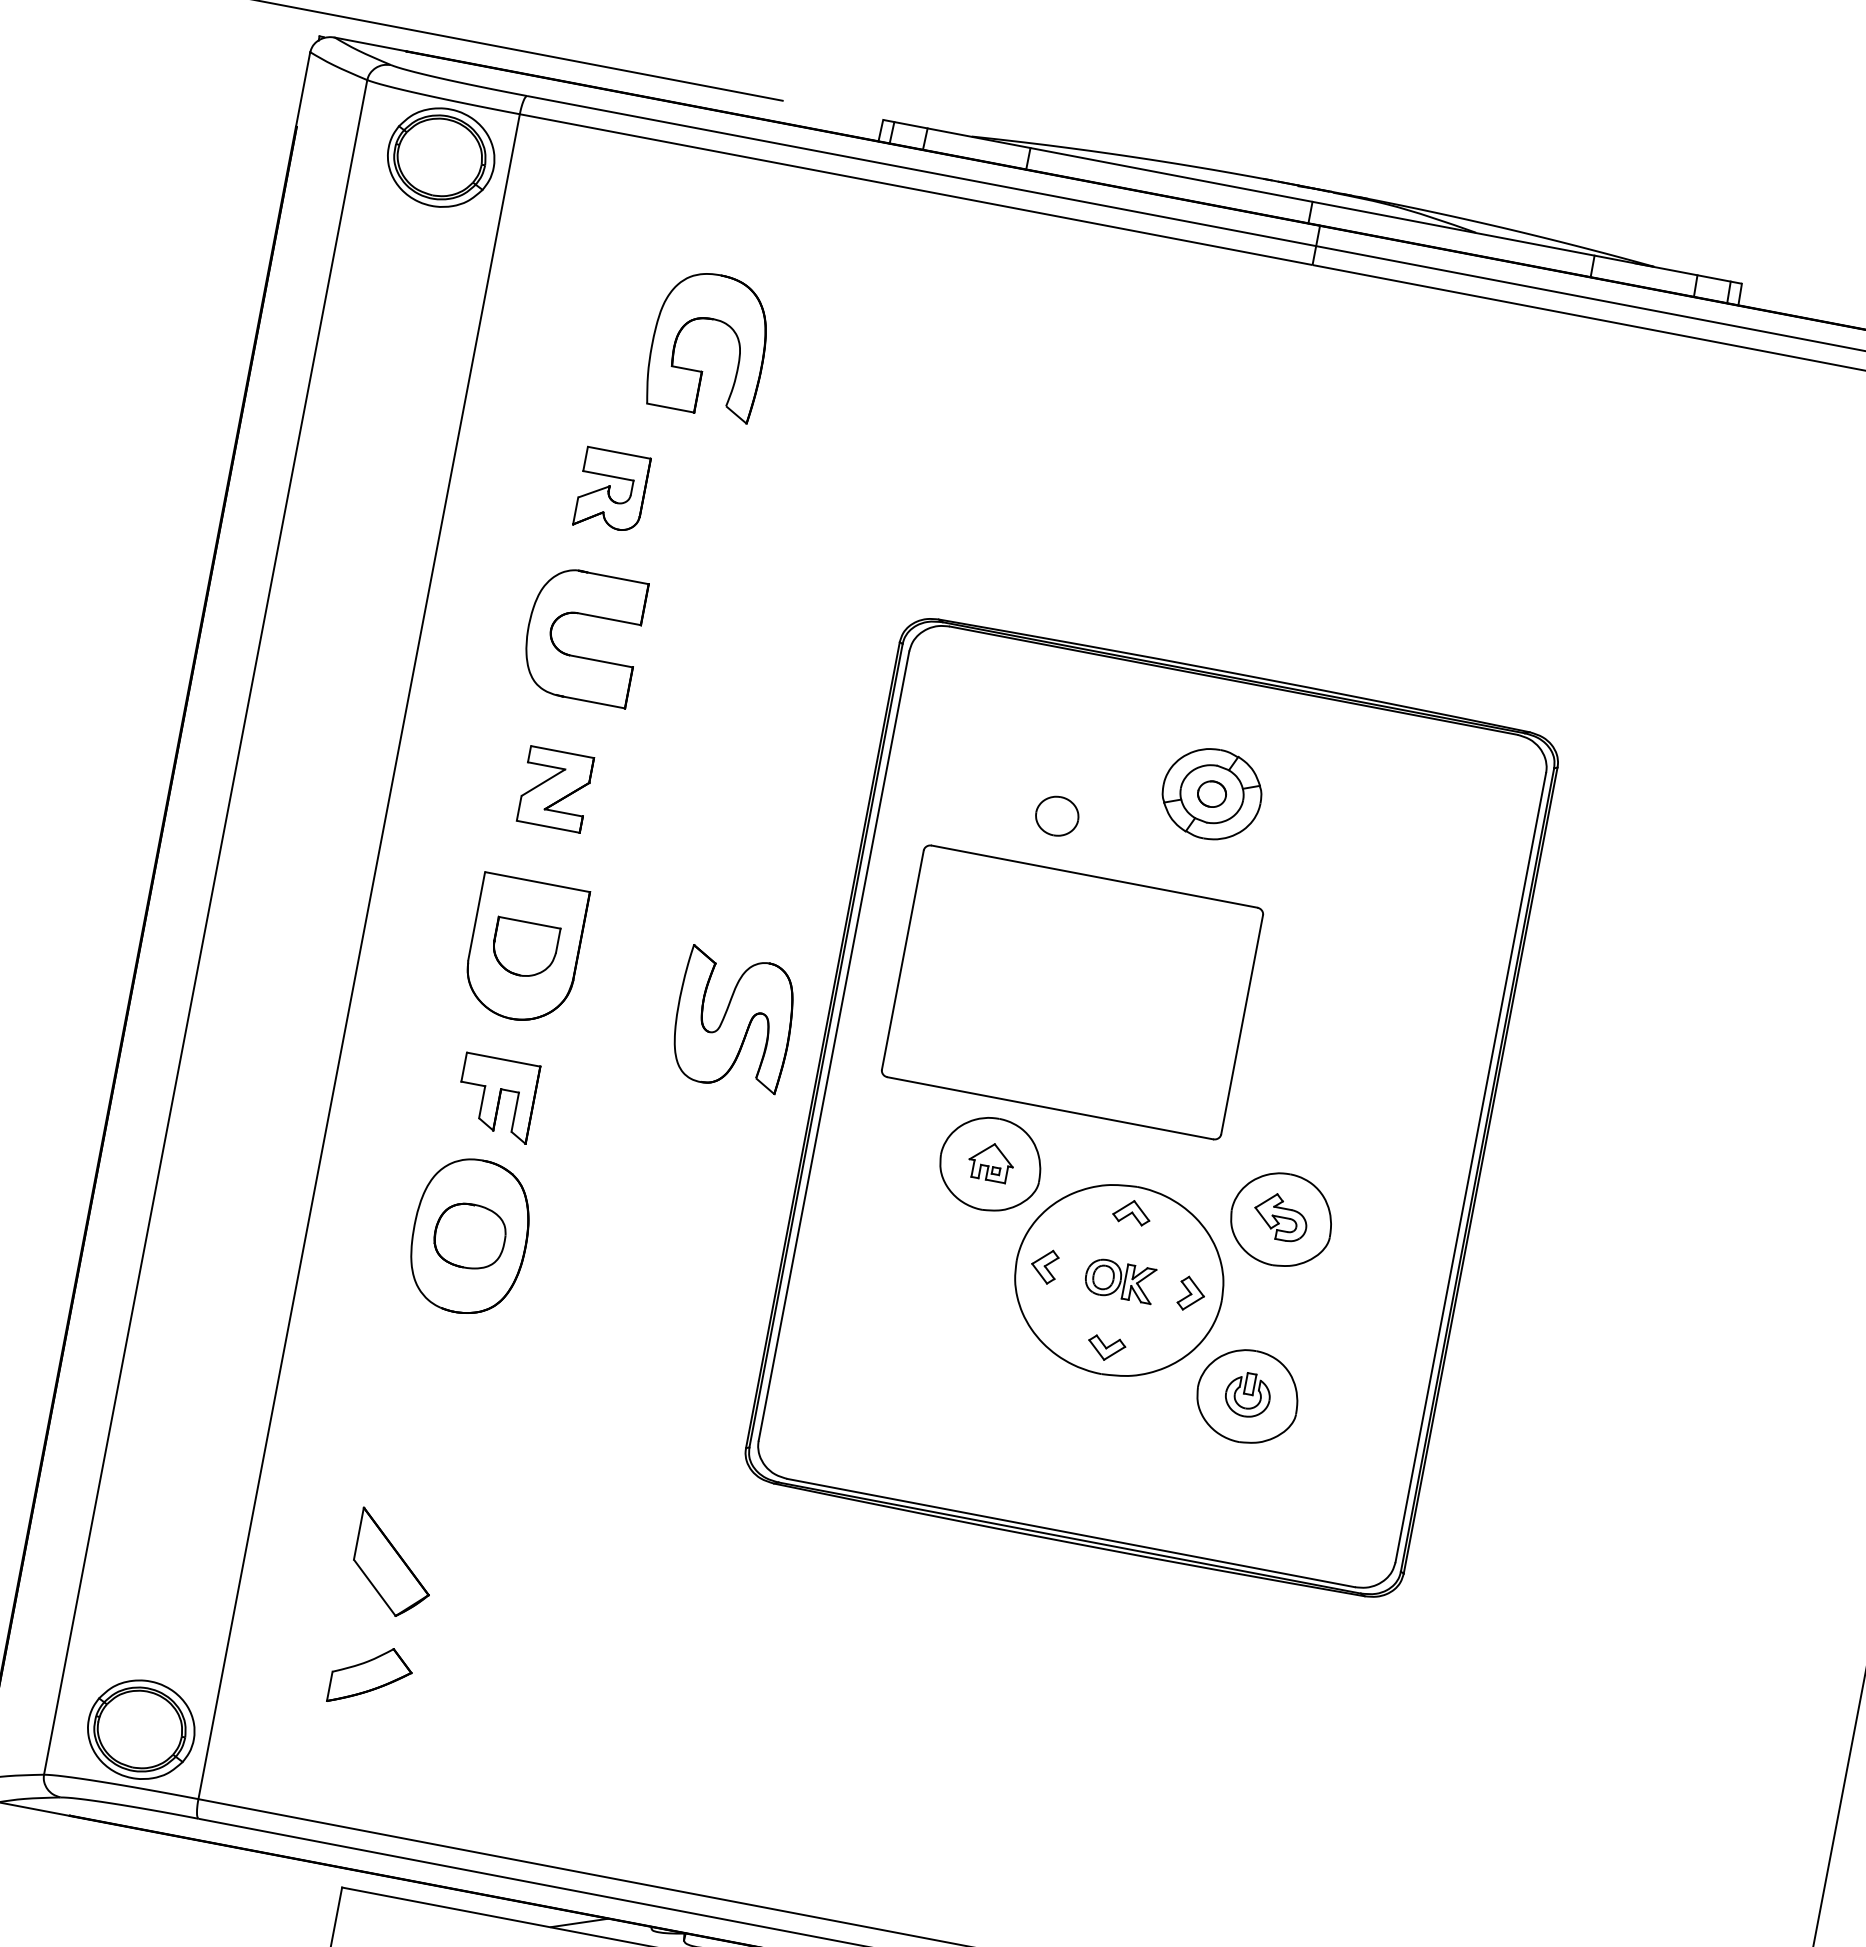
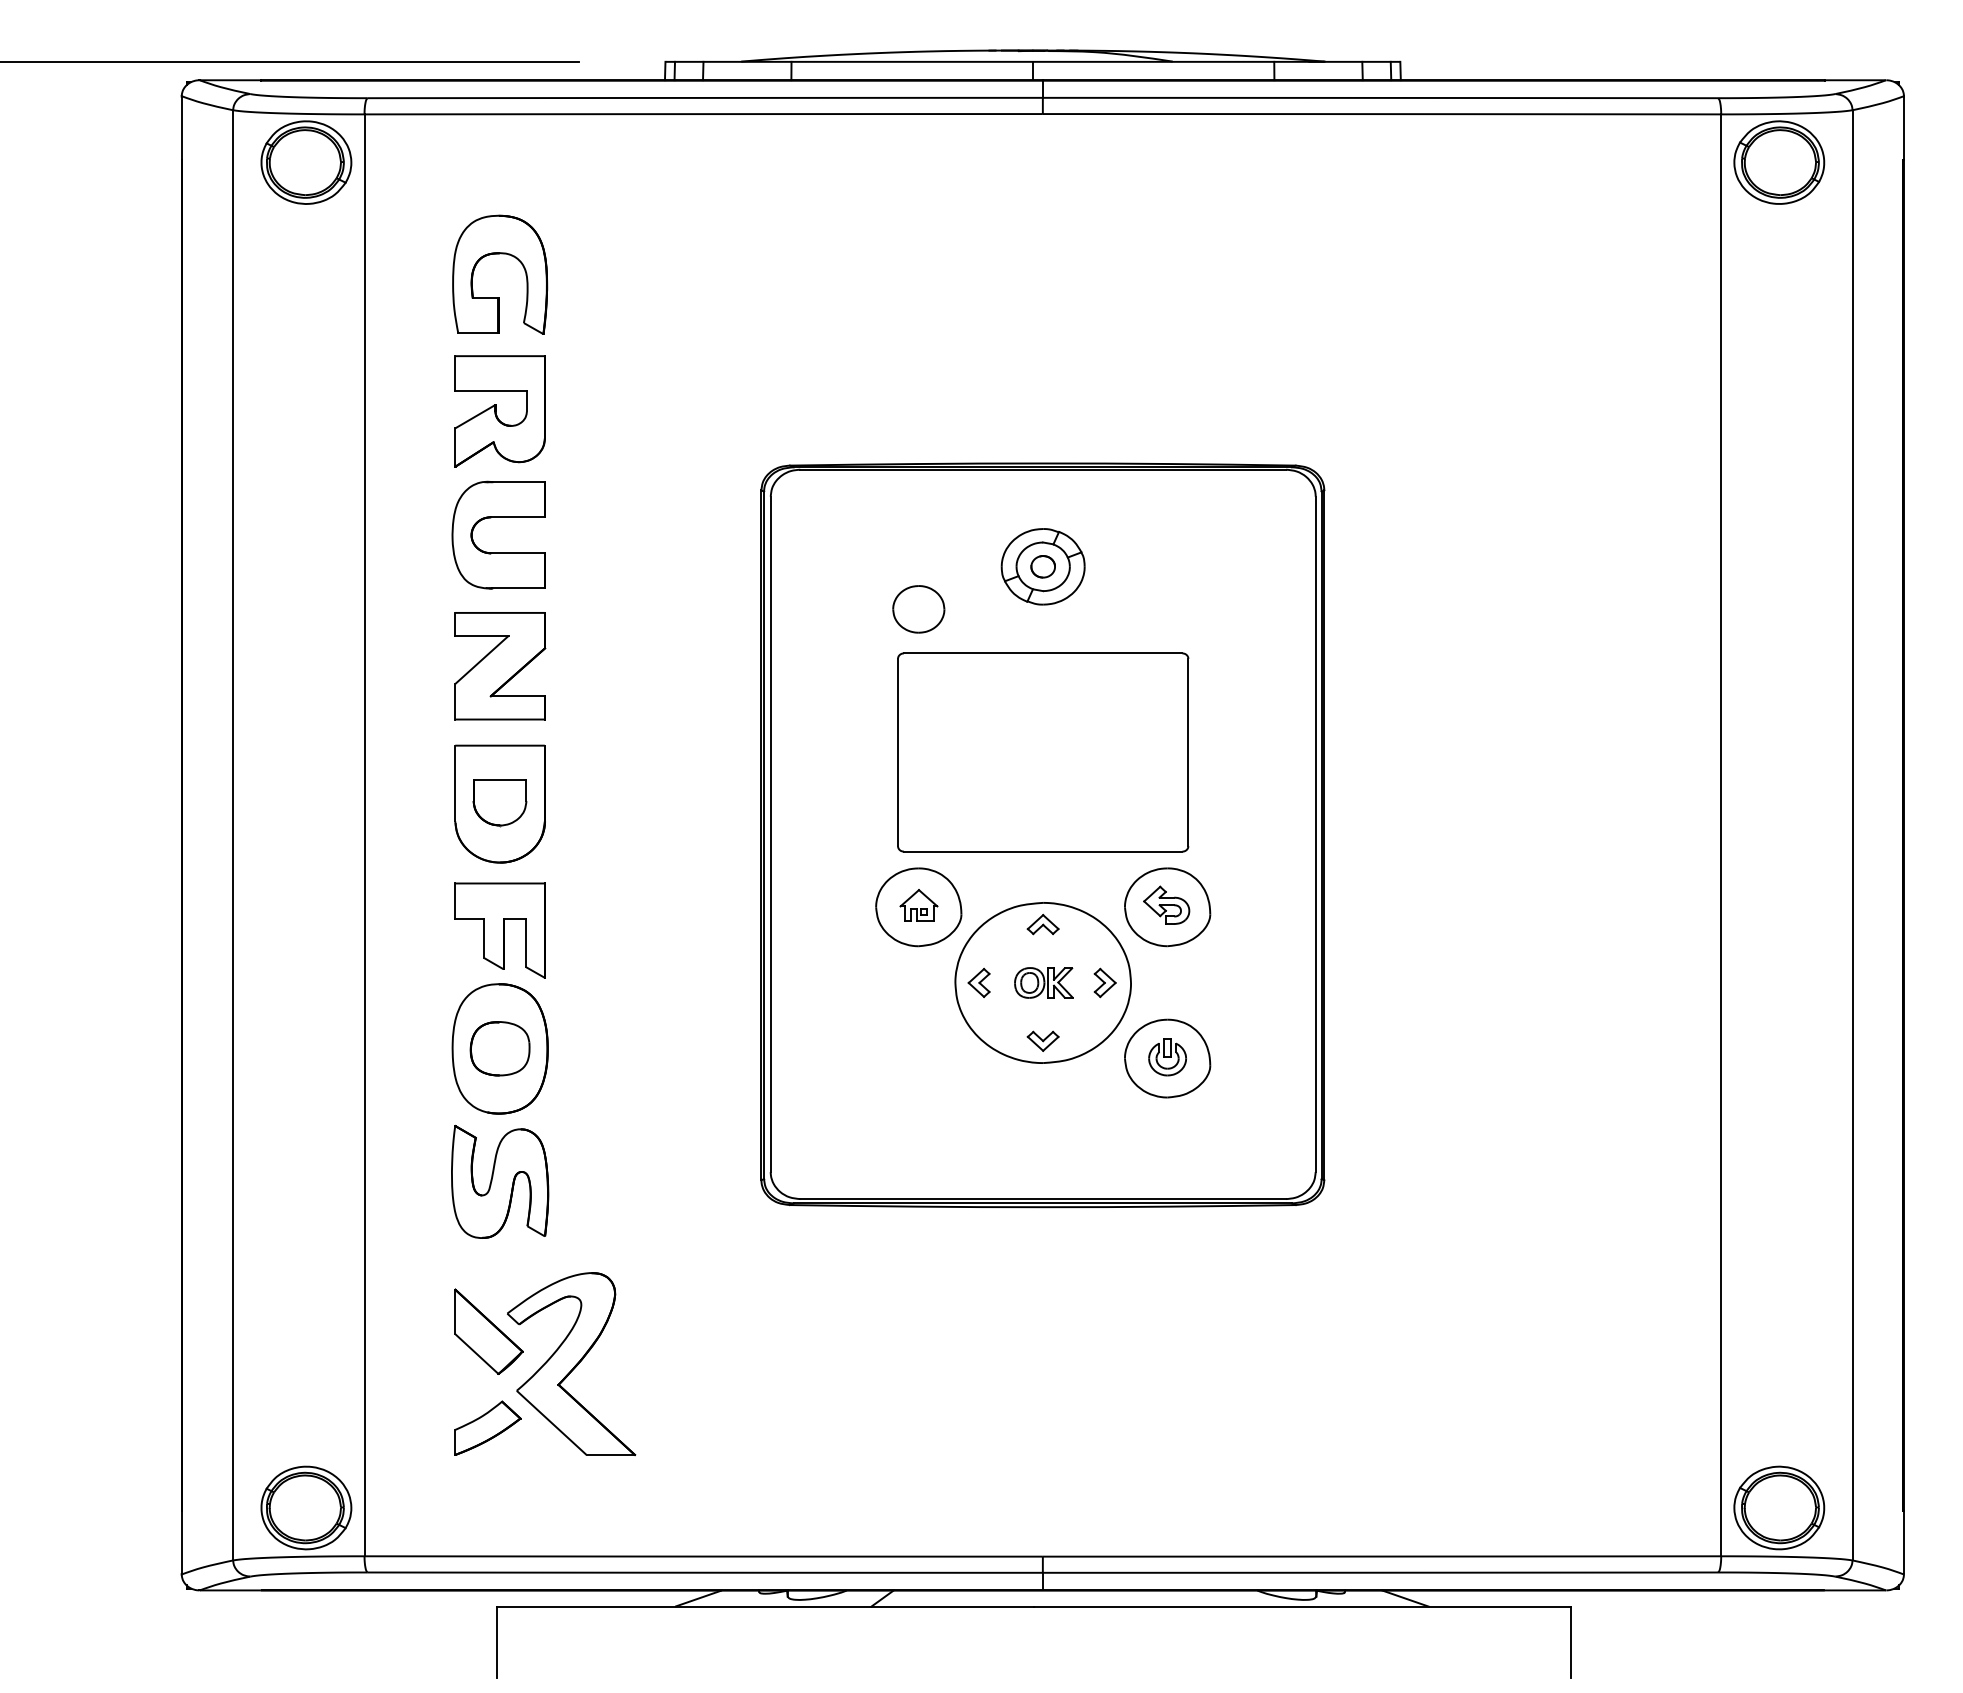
part: (712, 320) -> (499, 254), moved
part: (611, 491) -> (499, 411), size x1.67
part: (555, 789) -> (500, 666), size x1.67
part: (1056, 816) -> (918, 609), size x1.43
part: (1072, 992) -> (1043, 752), moved
part: (734, 1020) -> (500, 1181), moved
part: (495, 1097) -> (499, 930), size x1.43
part: (483, 1619) -> (571, 1363), added

